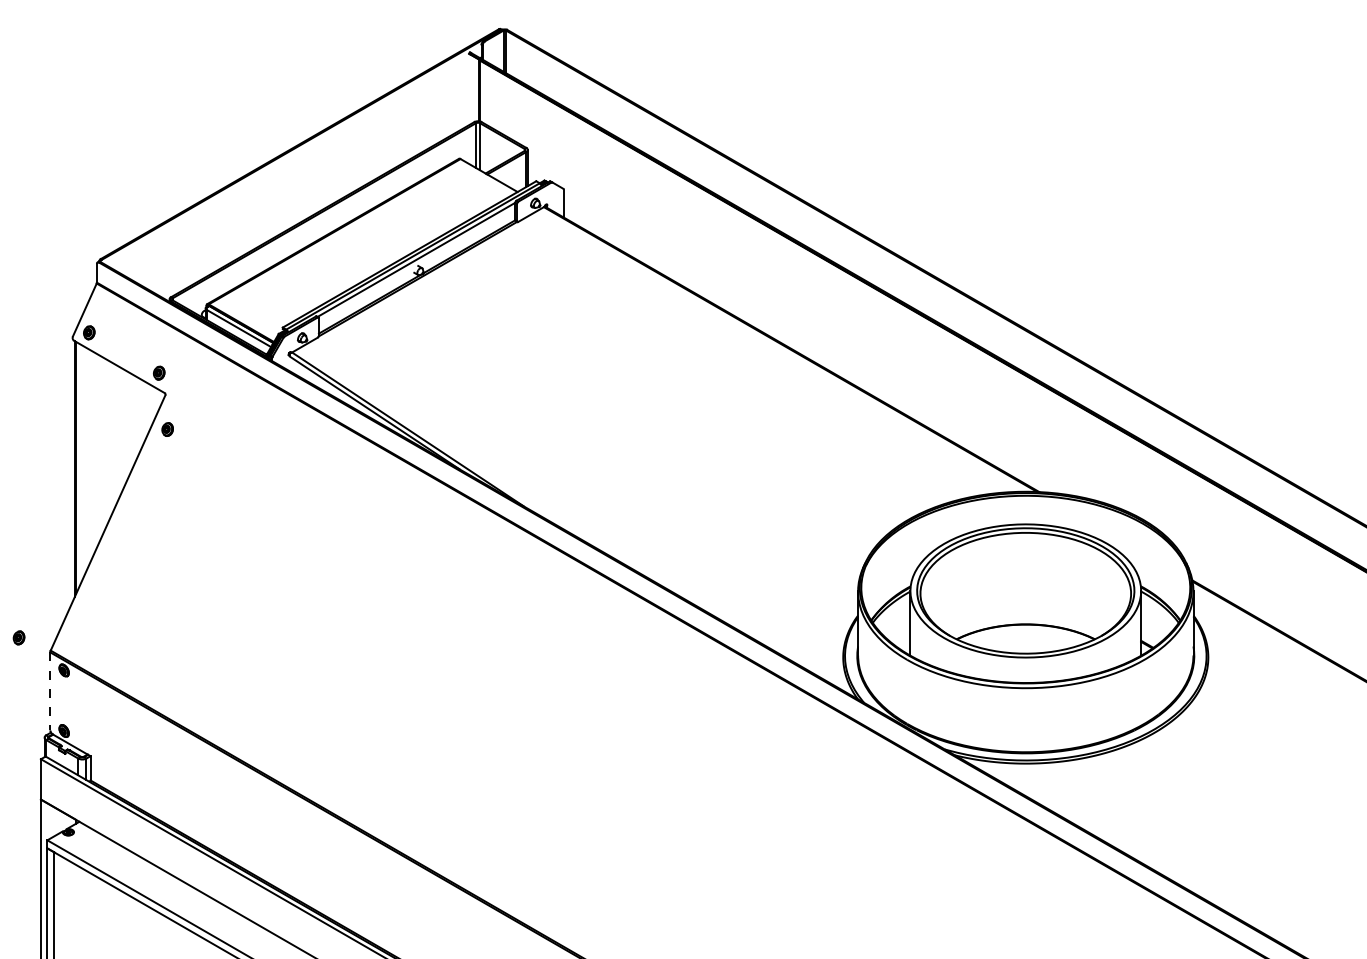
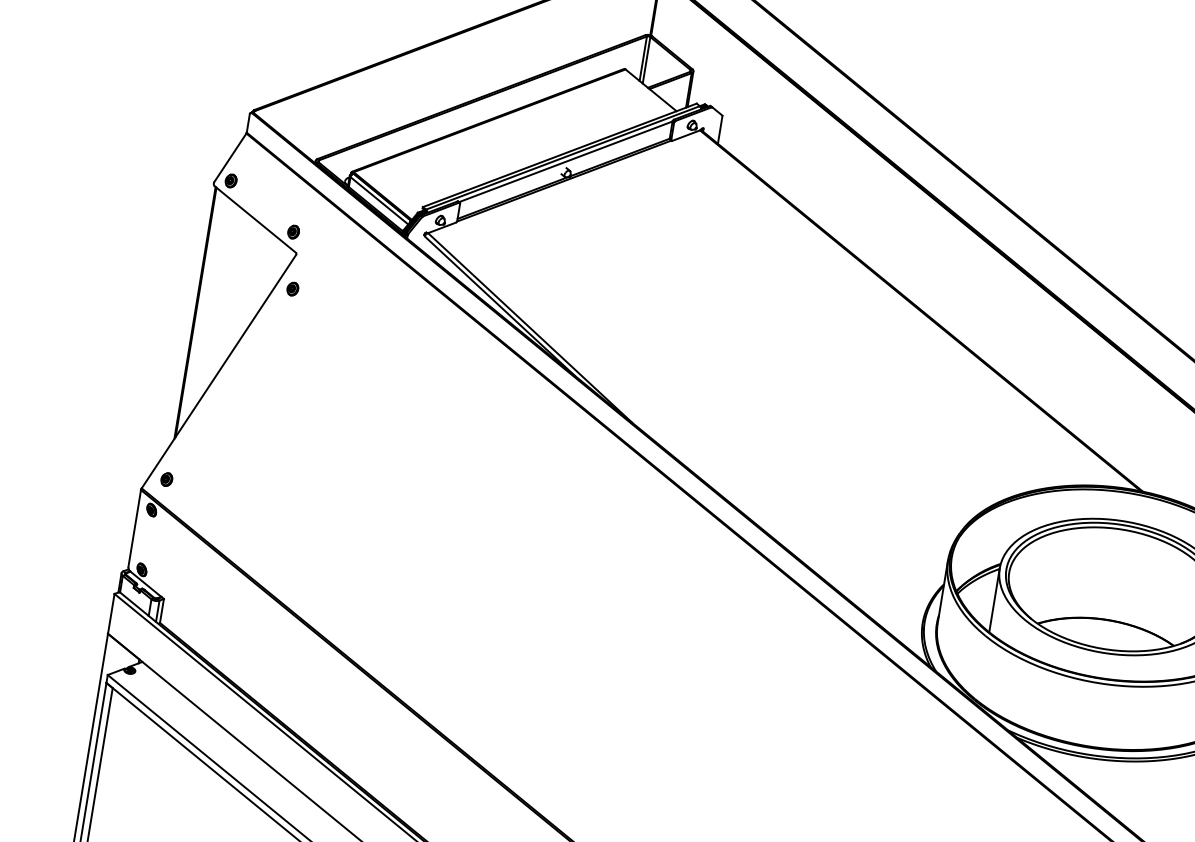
part: (18, 637) -> (166, 479), moved
line: (50, 691) -> (134, 528), dashed -> solid

